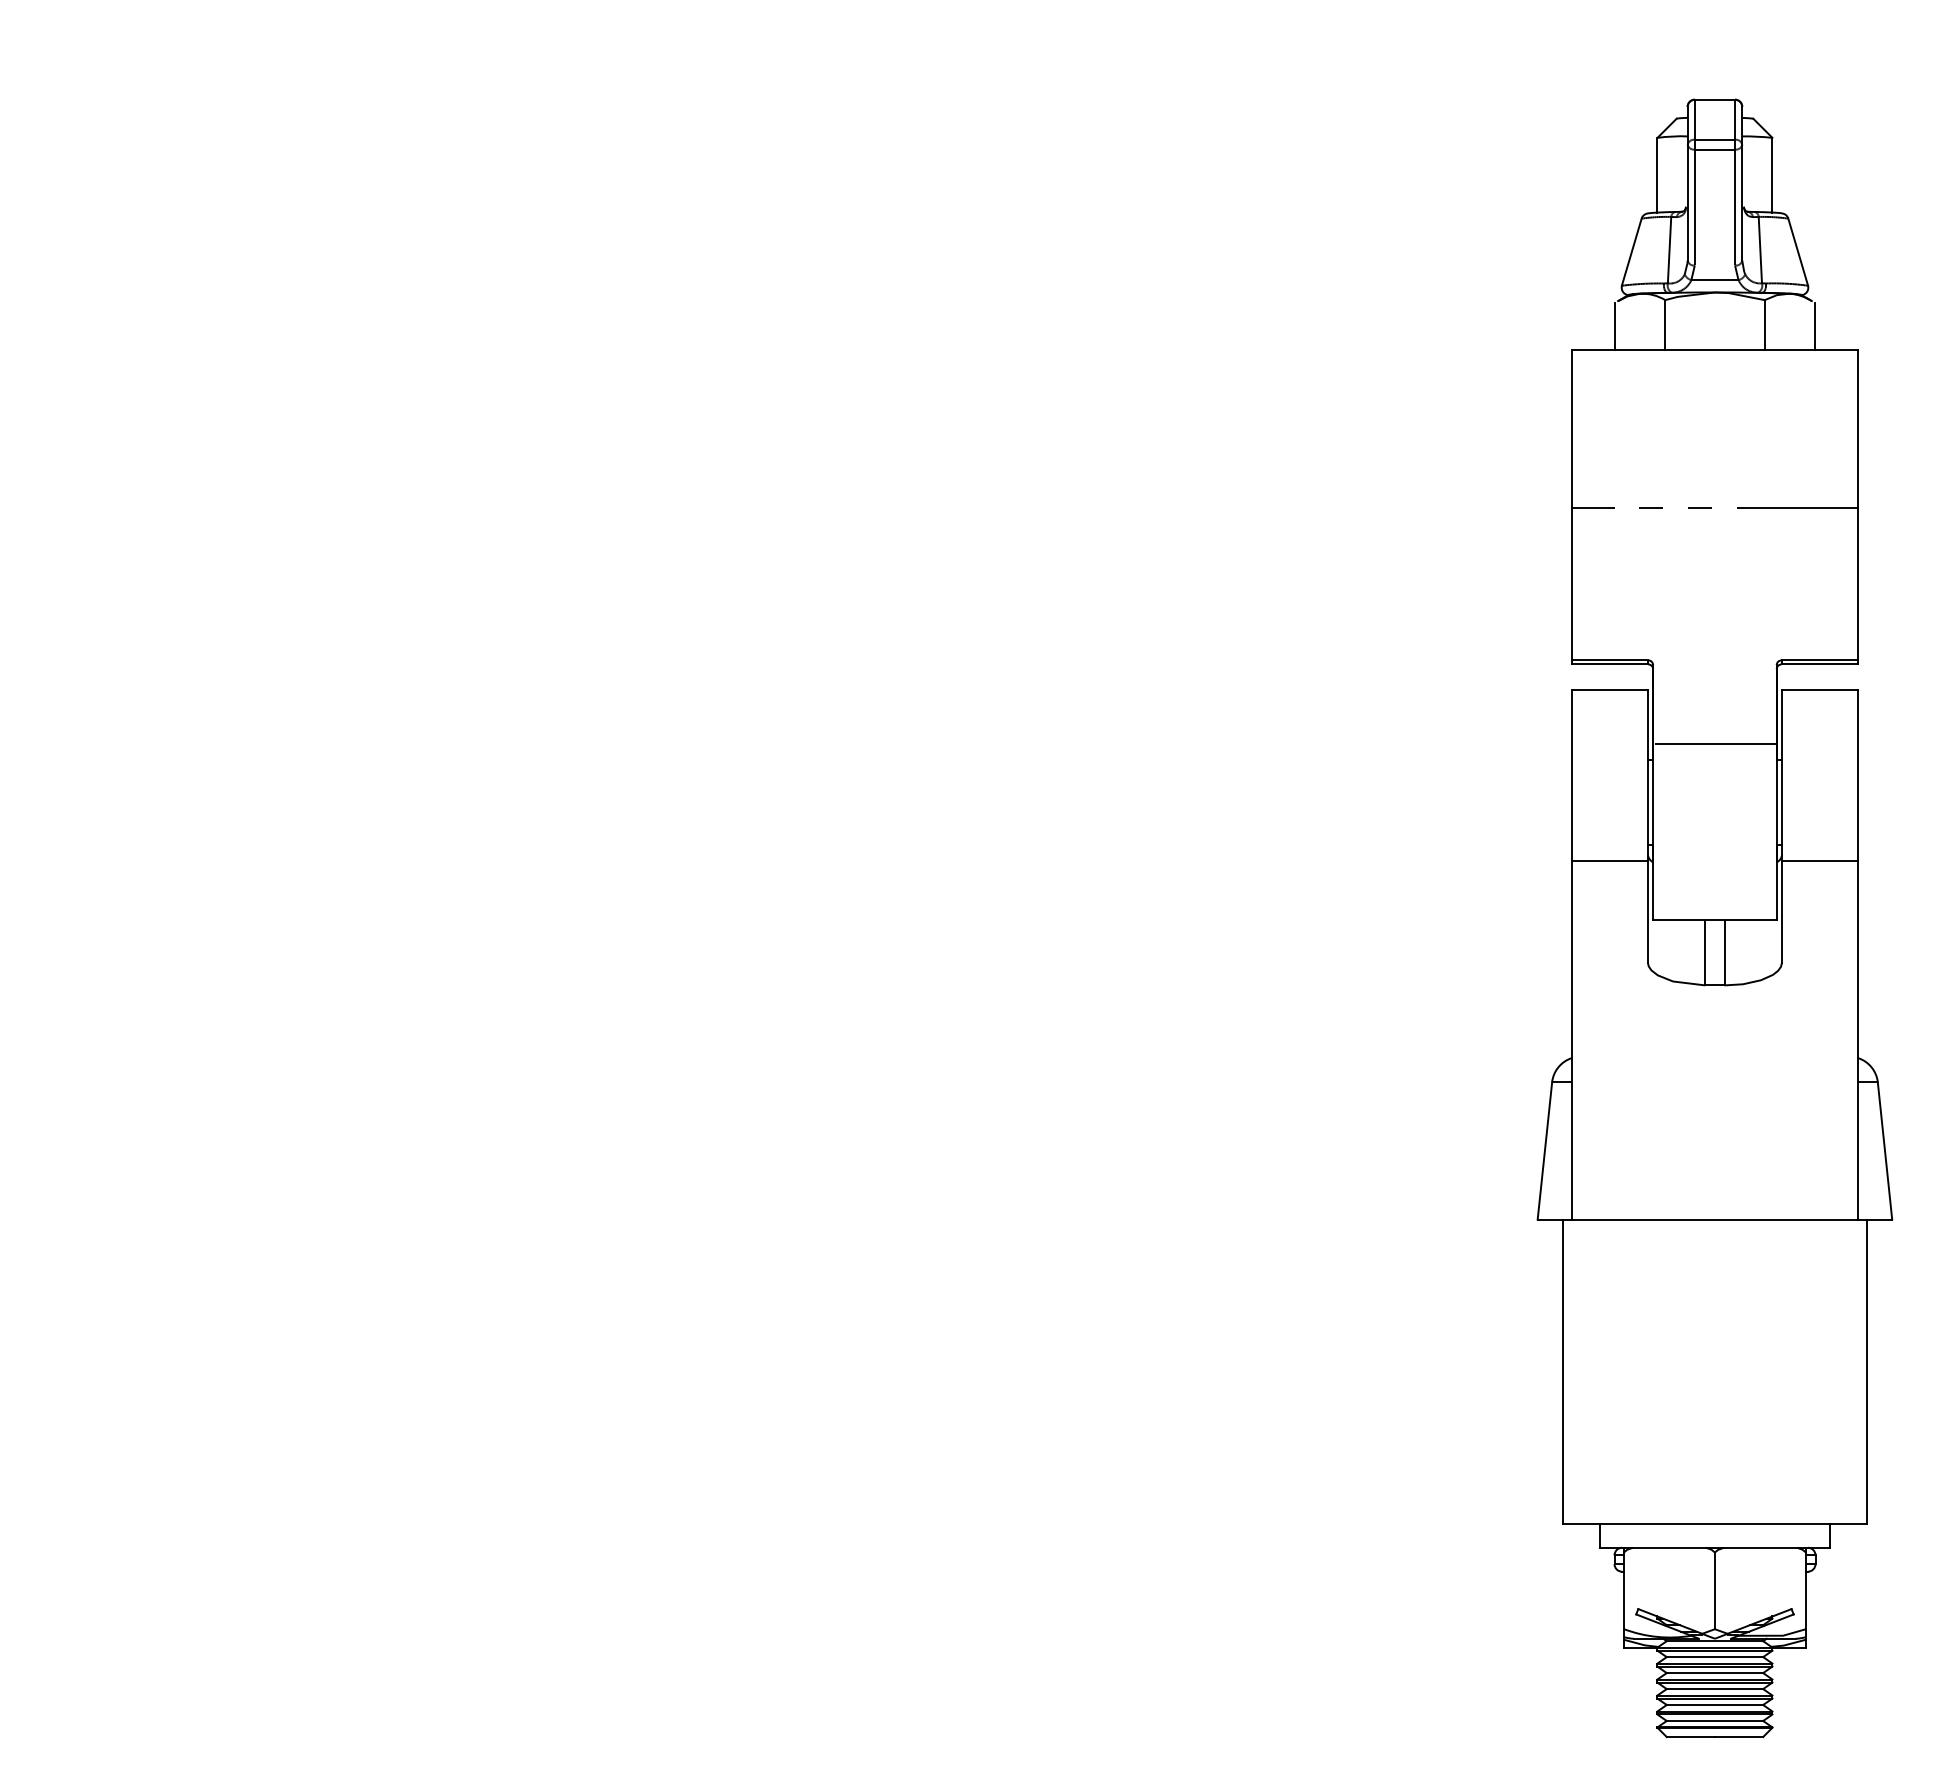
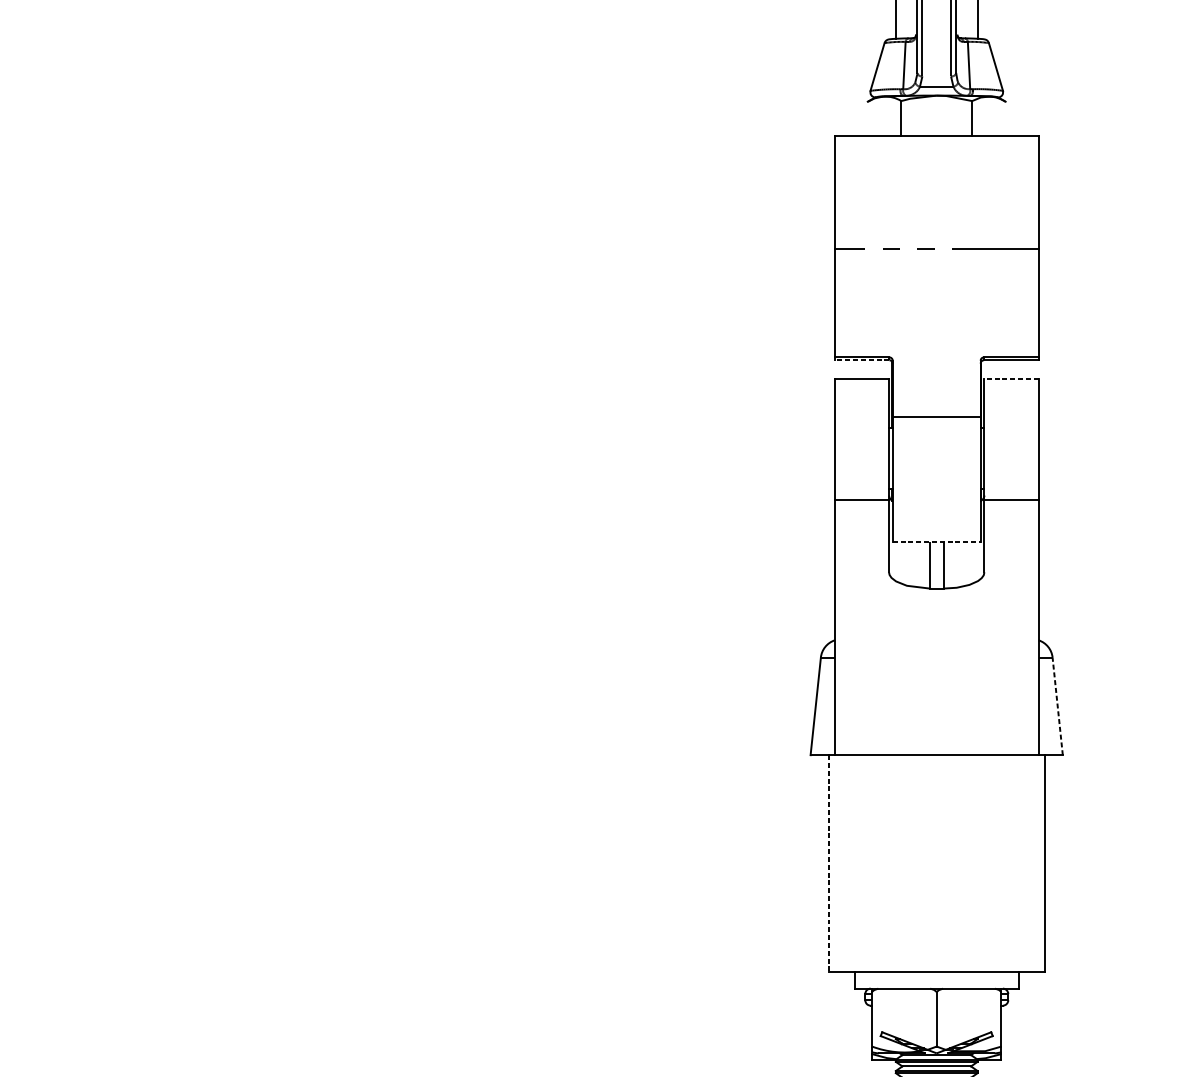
line: (1615, 325) -> (865, 119), removed
line: (1814, 325) -> (1007, 119), removed
line: (1609, 664) -> (861, 360), solid -> dashed
line: (1819, 690) -> (1011, 378), solid -> dashed
line: (1714, 920) -> (936, 542), solid -> dashed
line: (1885, 1150) -> (1058, 706), solid -> dashed
line: (1562, 1372) -> (828, 863), solid -> dashed

